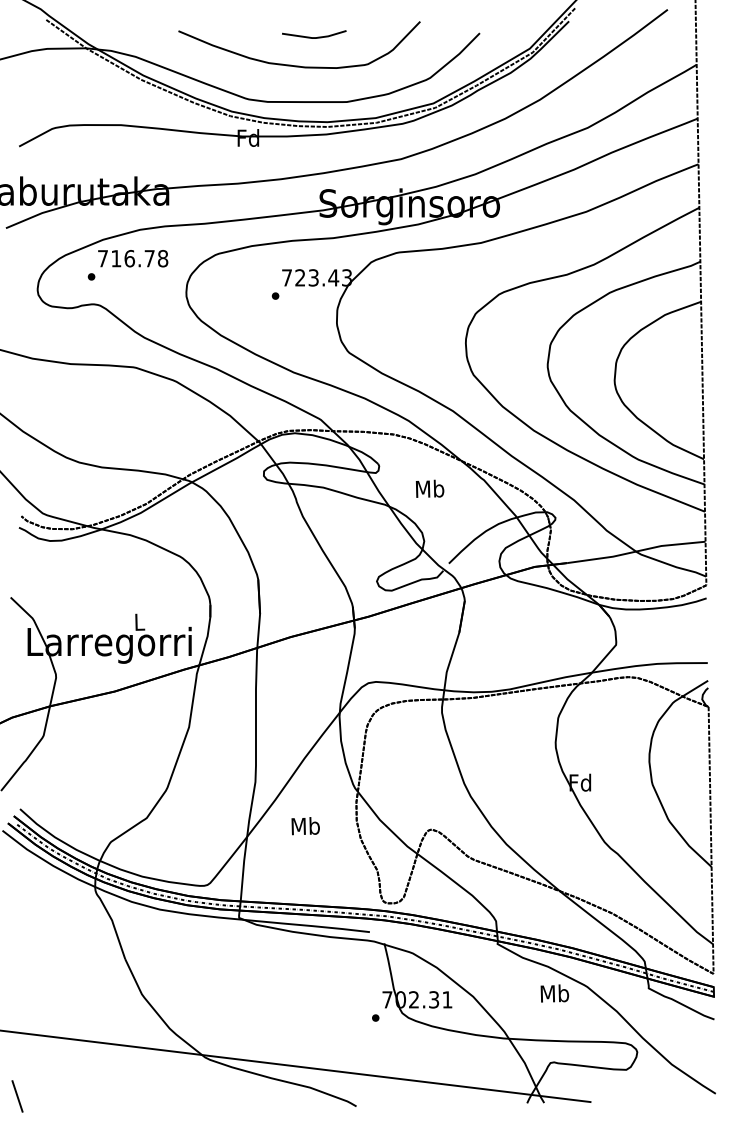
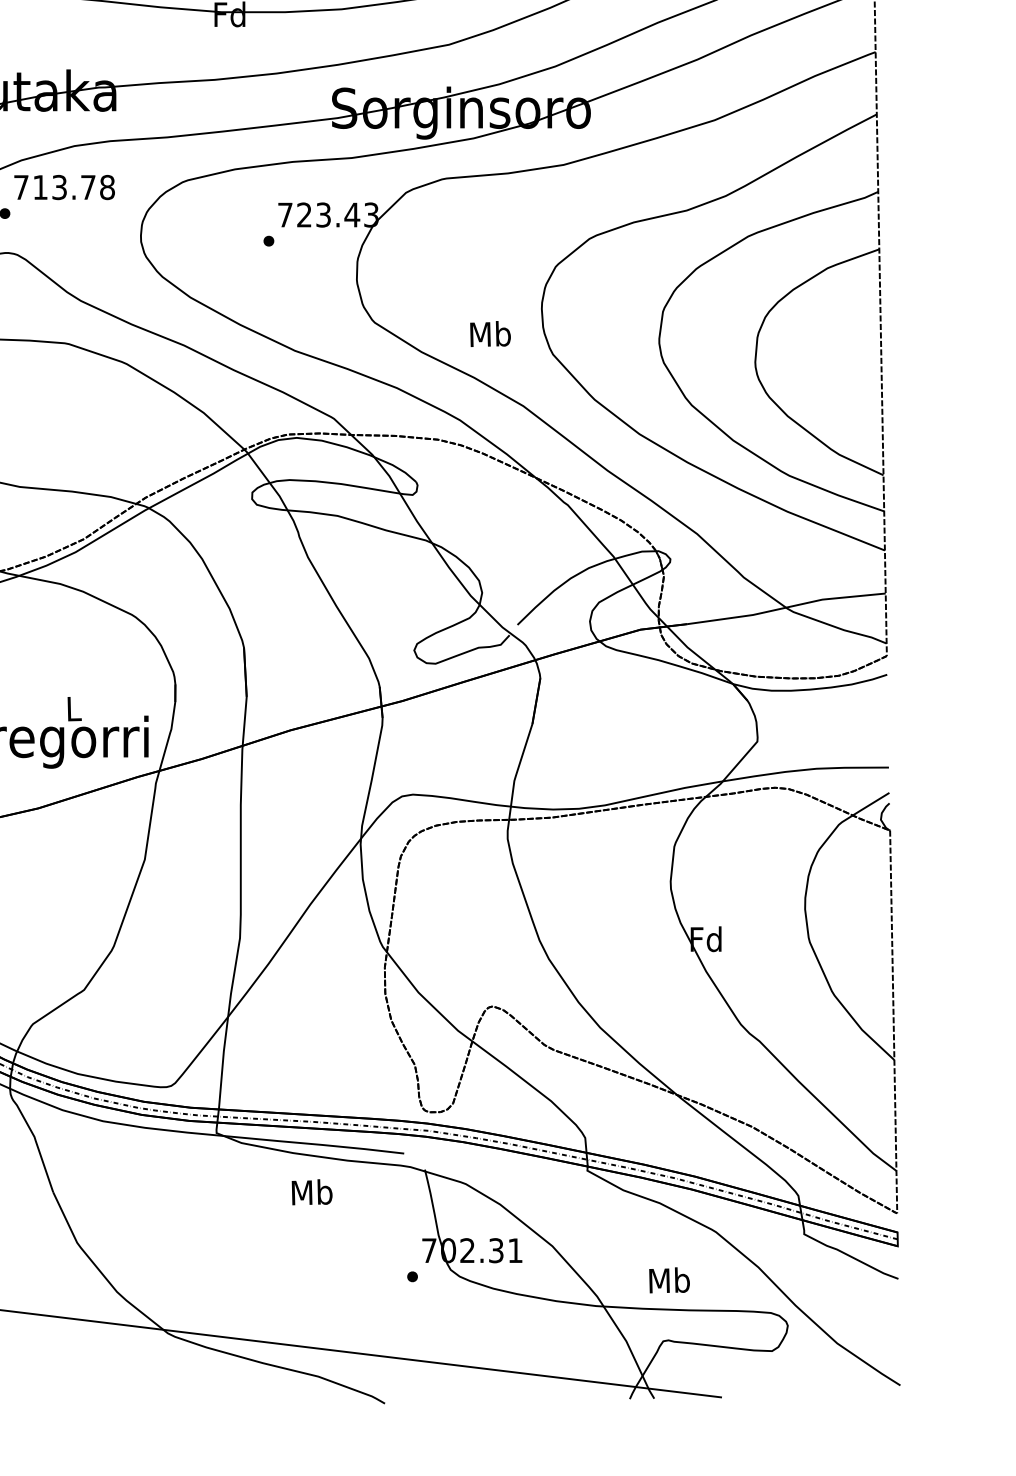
text: (129, 258) -> (59, 187), 716.78 -> 713.78
text: (430, 488) -> (491, 333), moved
text: (305, 826) -> (311, 1192), moved
text: (554, 993) -> (669, 1280), moved

